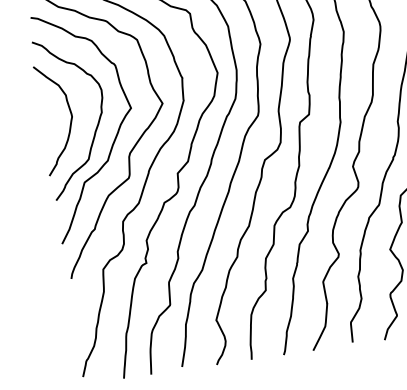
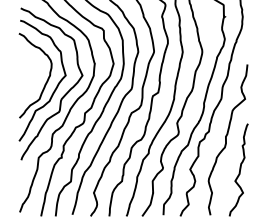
curve: (69, 120) -> (32, 77), removed

